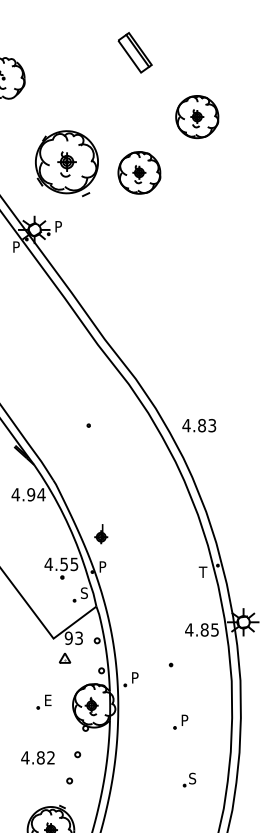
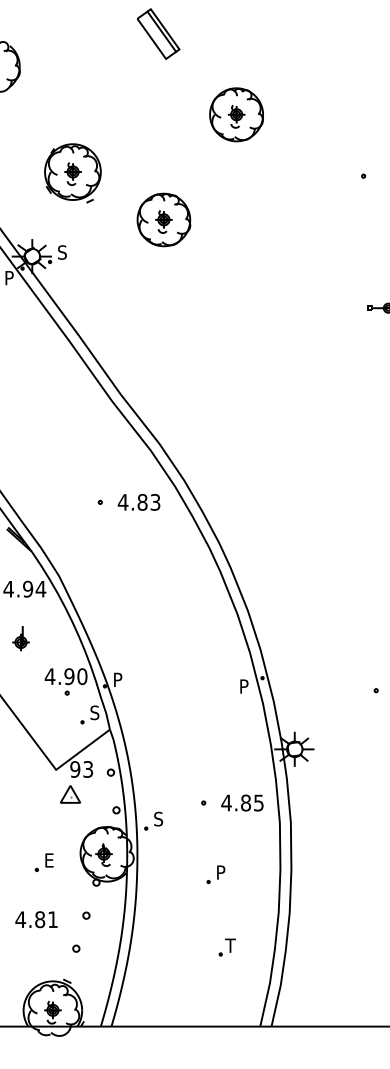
part: (66, 163) -> (72, 173), size x0.71
part: (139, 172) -> (163, 219), moved
text: (58, 226) -> (62, 252), P -> S
text: (198, 425) -> (138, 502), moved
part: (100, 534) -> (20, 638), moved
text: (68, 564) -> (75, 676), 4.55 -> 4.90
text: (202, 572) -> (243, 686), T -> P
text: (201, 629) -> (242, 802), moved
part: (65, 658) -> (70, 794), size x1.43
text: (135, 677) -> (158, 818), P -> S
part: (43, 702) -> (43, 862), moved
text: (50, 757) -> (52, 919), 4.82 -> 4.81
text: (192, 778) -> (230, 945), S -> T

